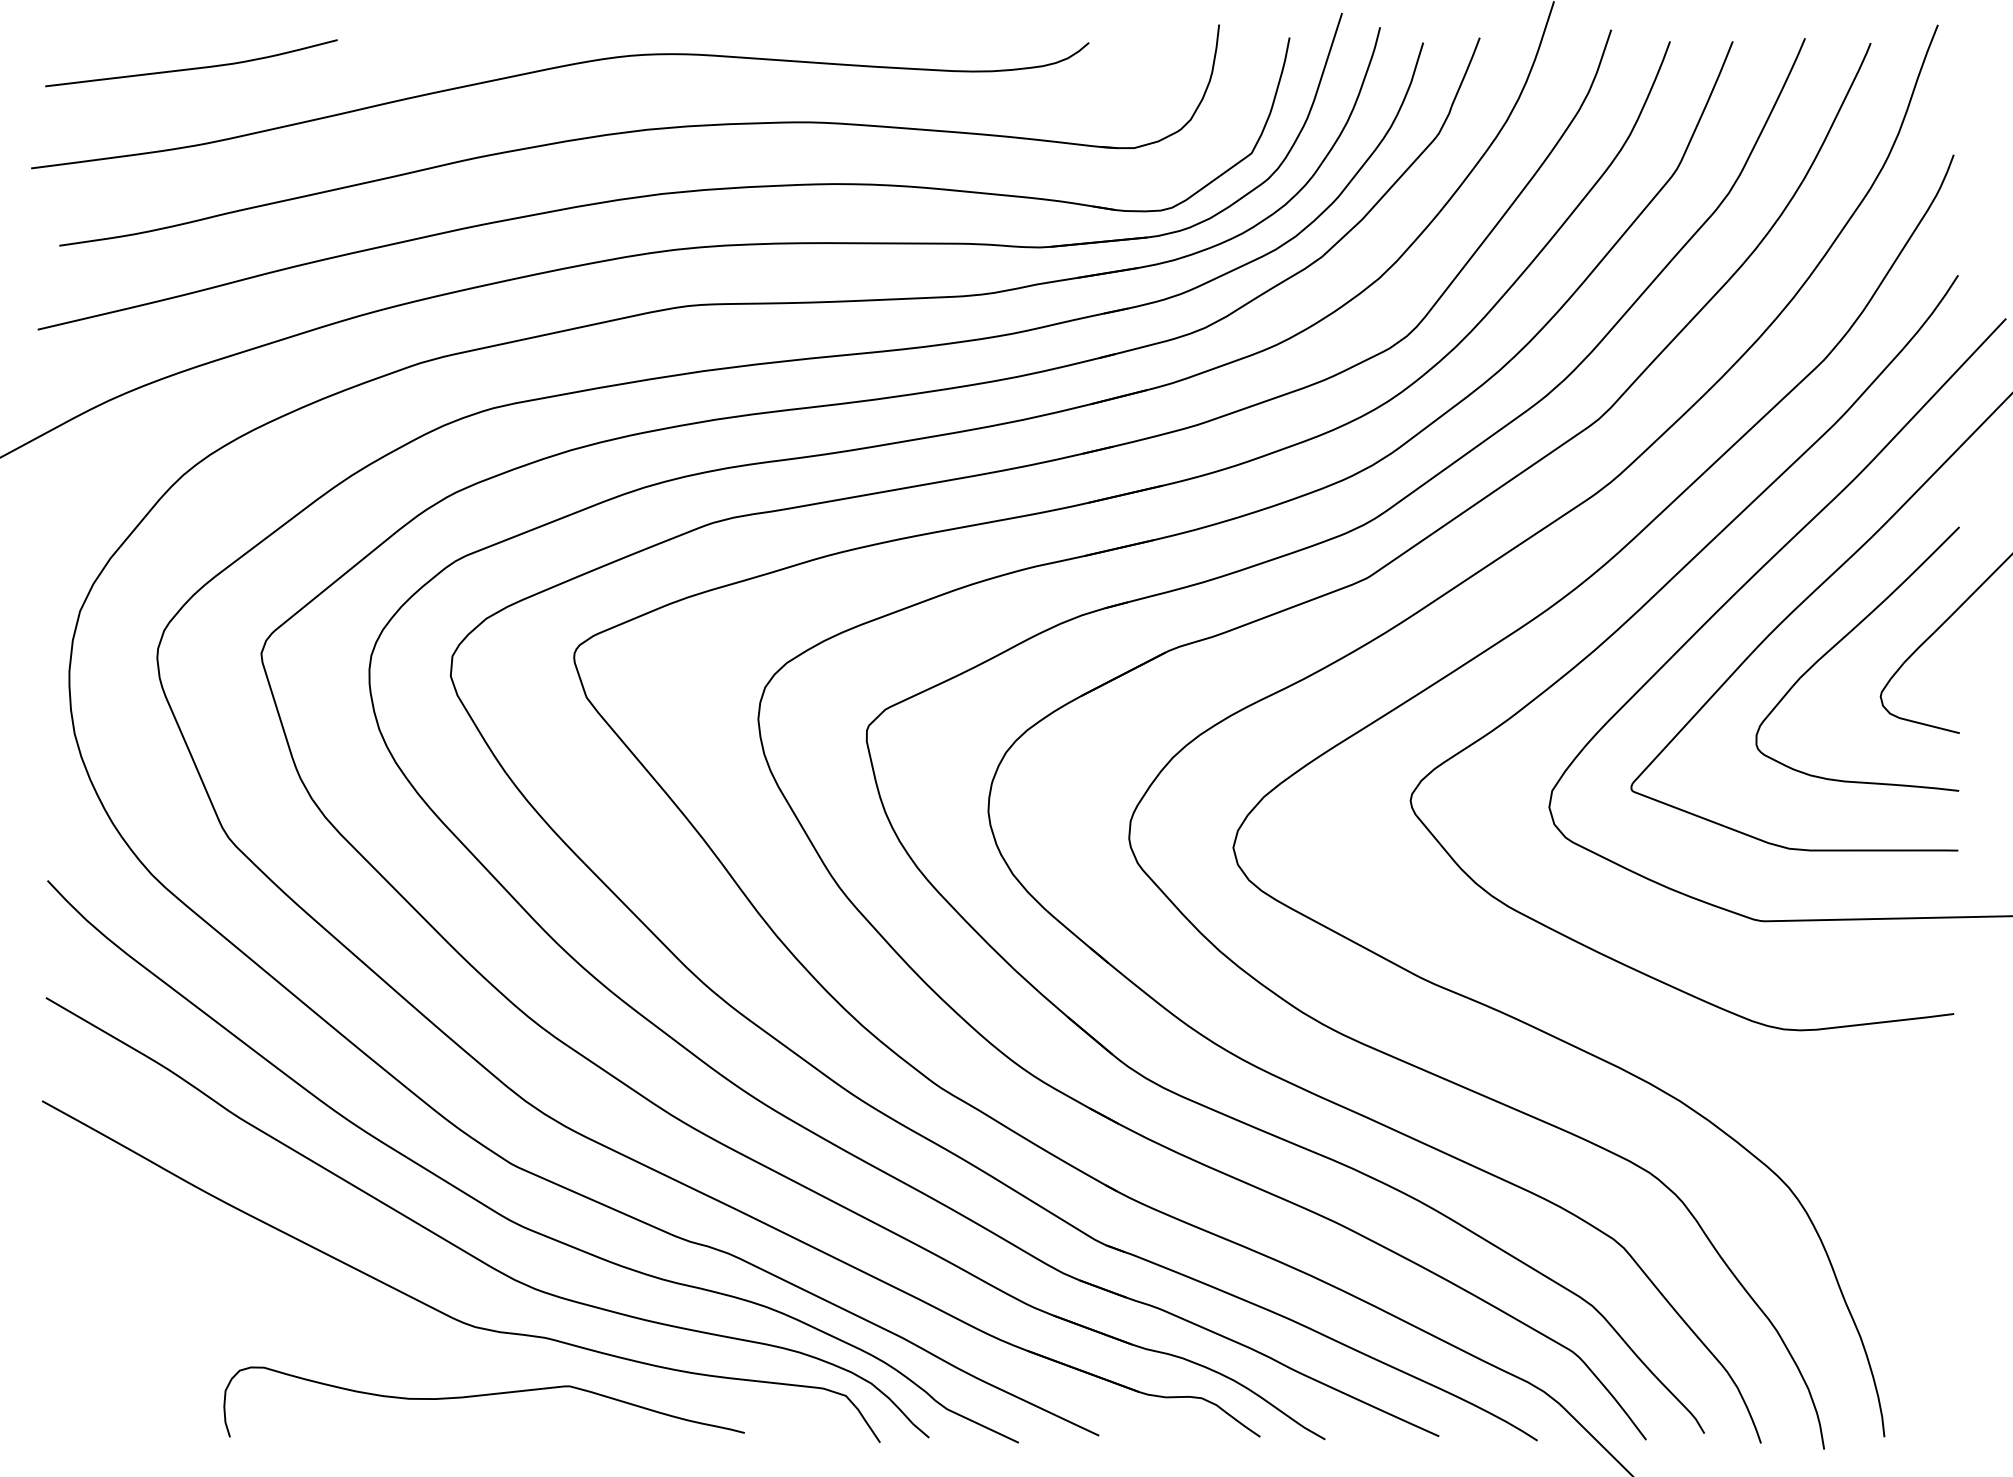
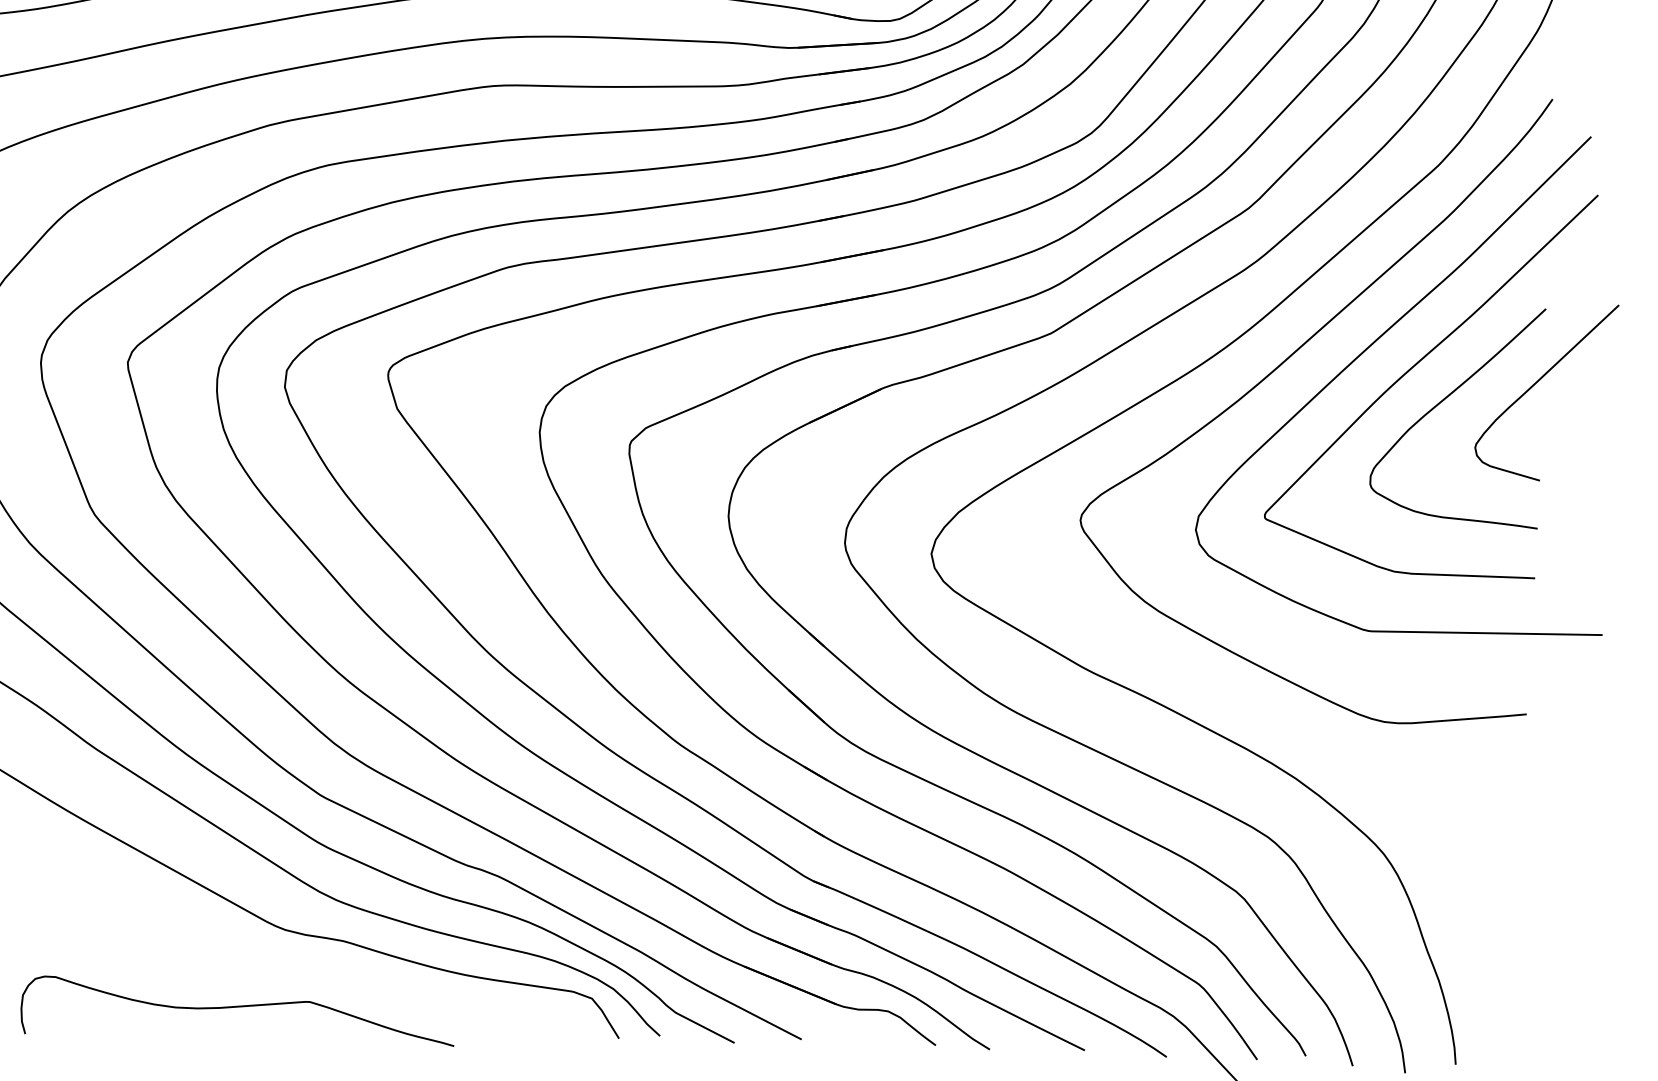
curve: (482, 1396) -> (236, 1007), moved

